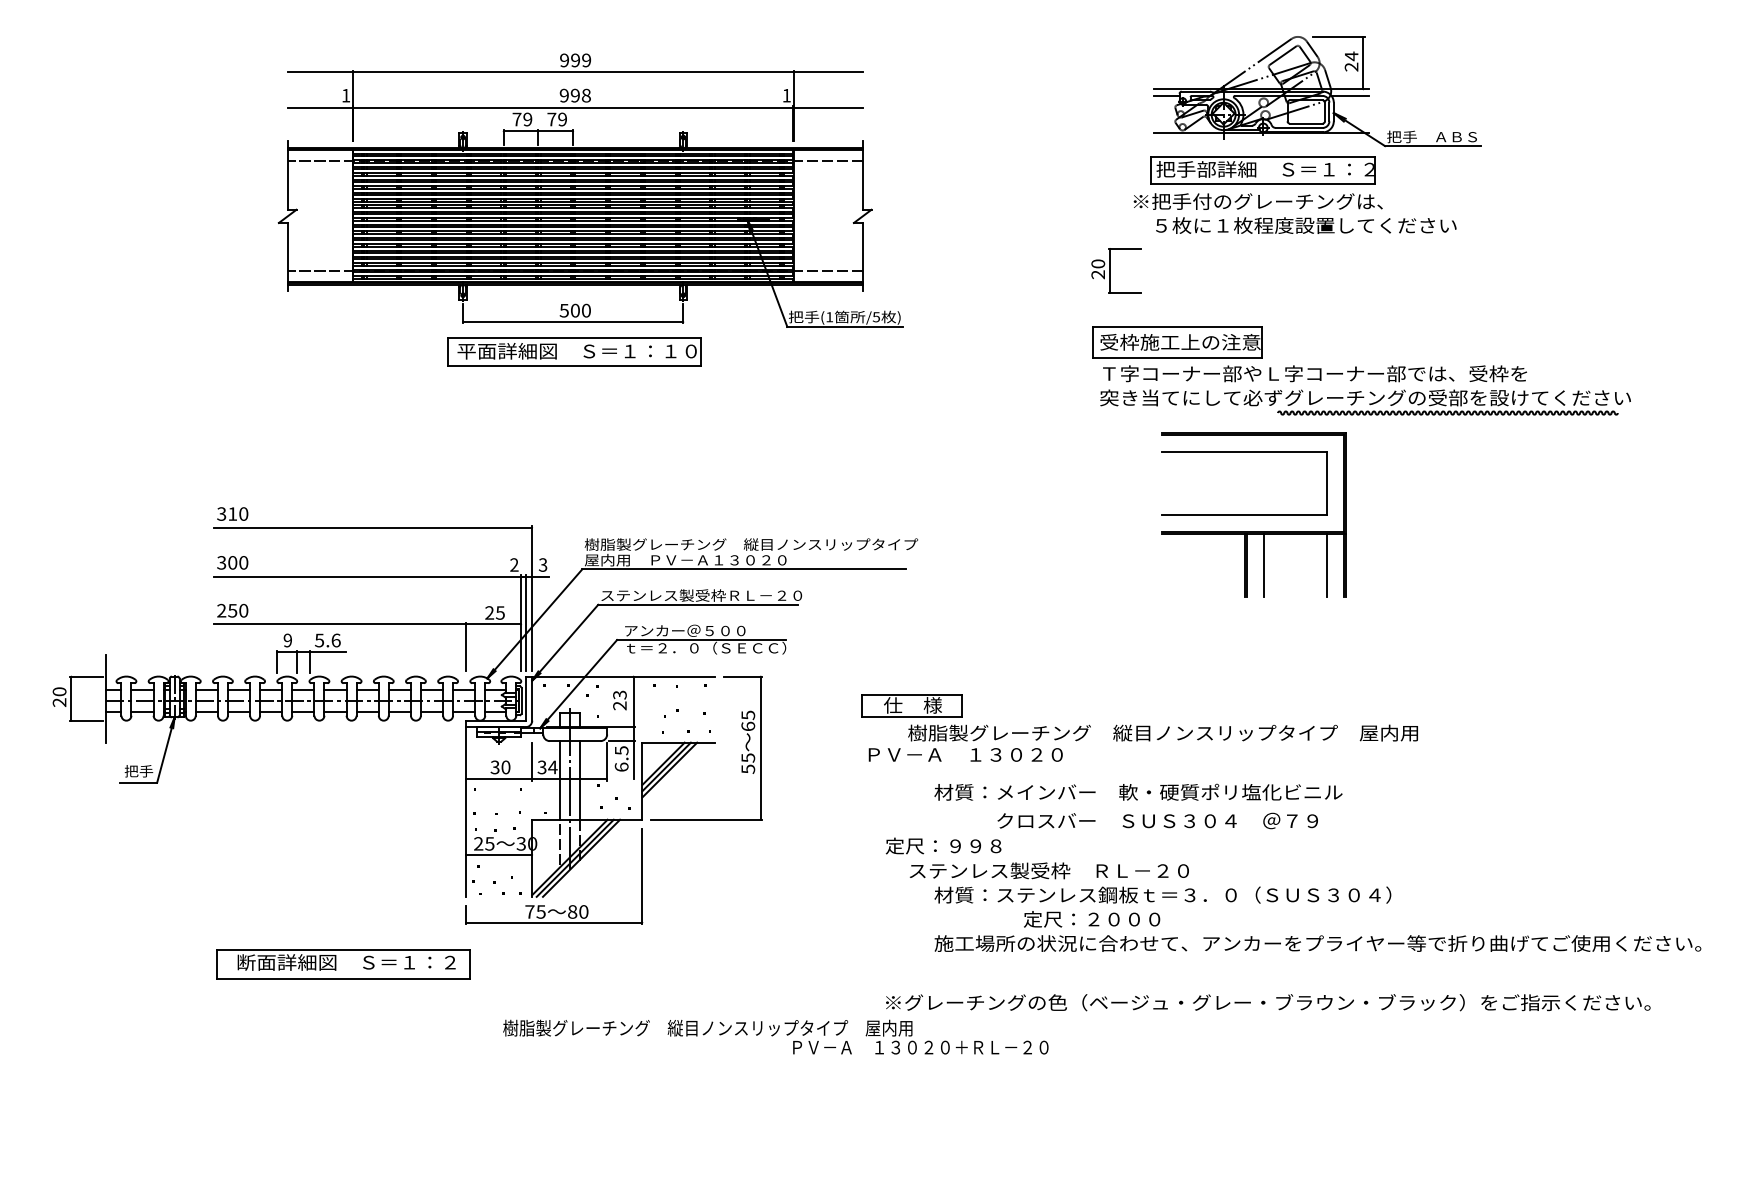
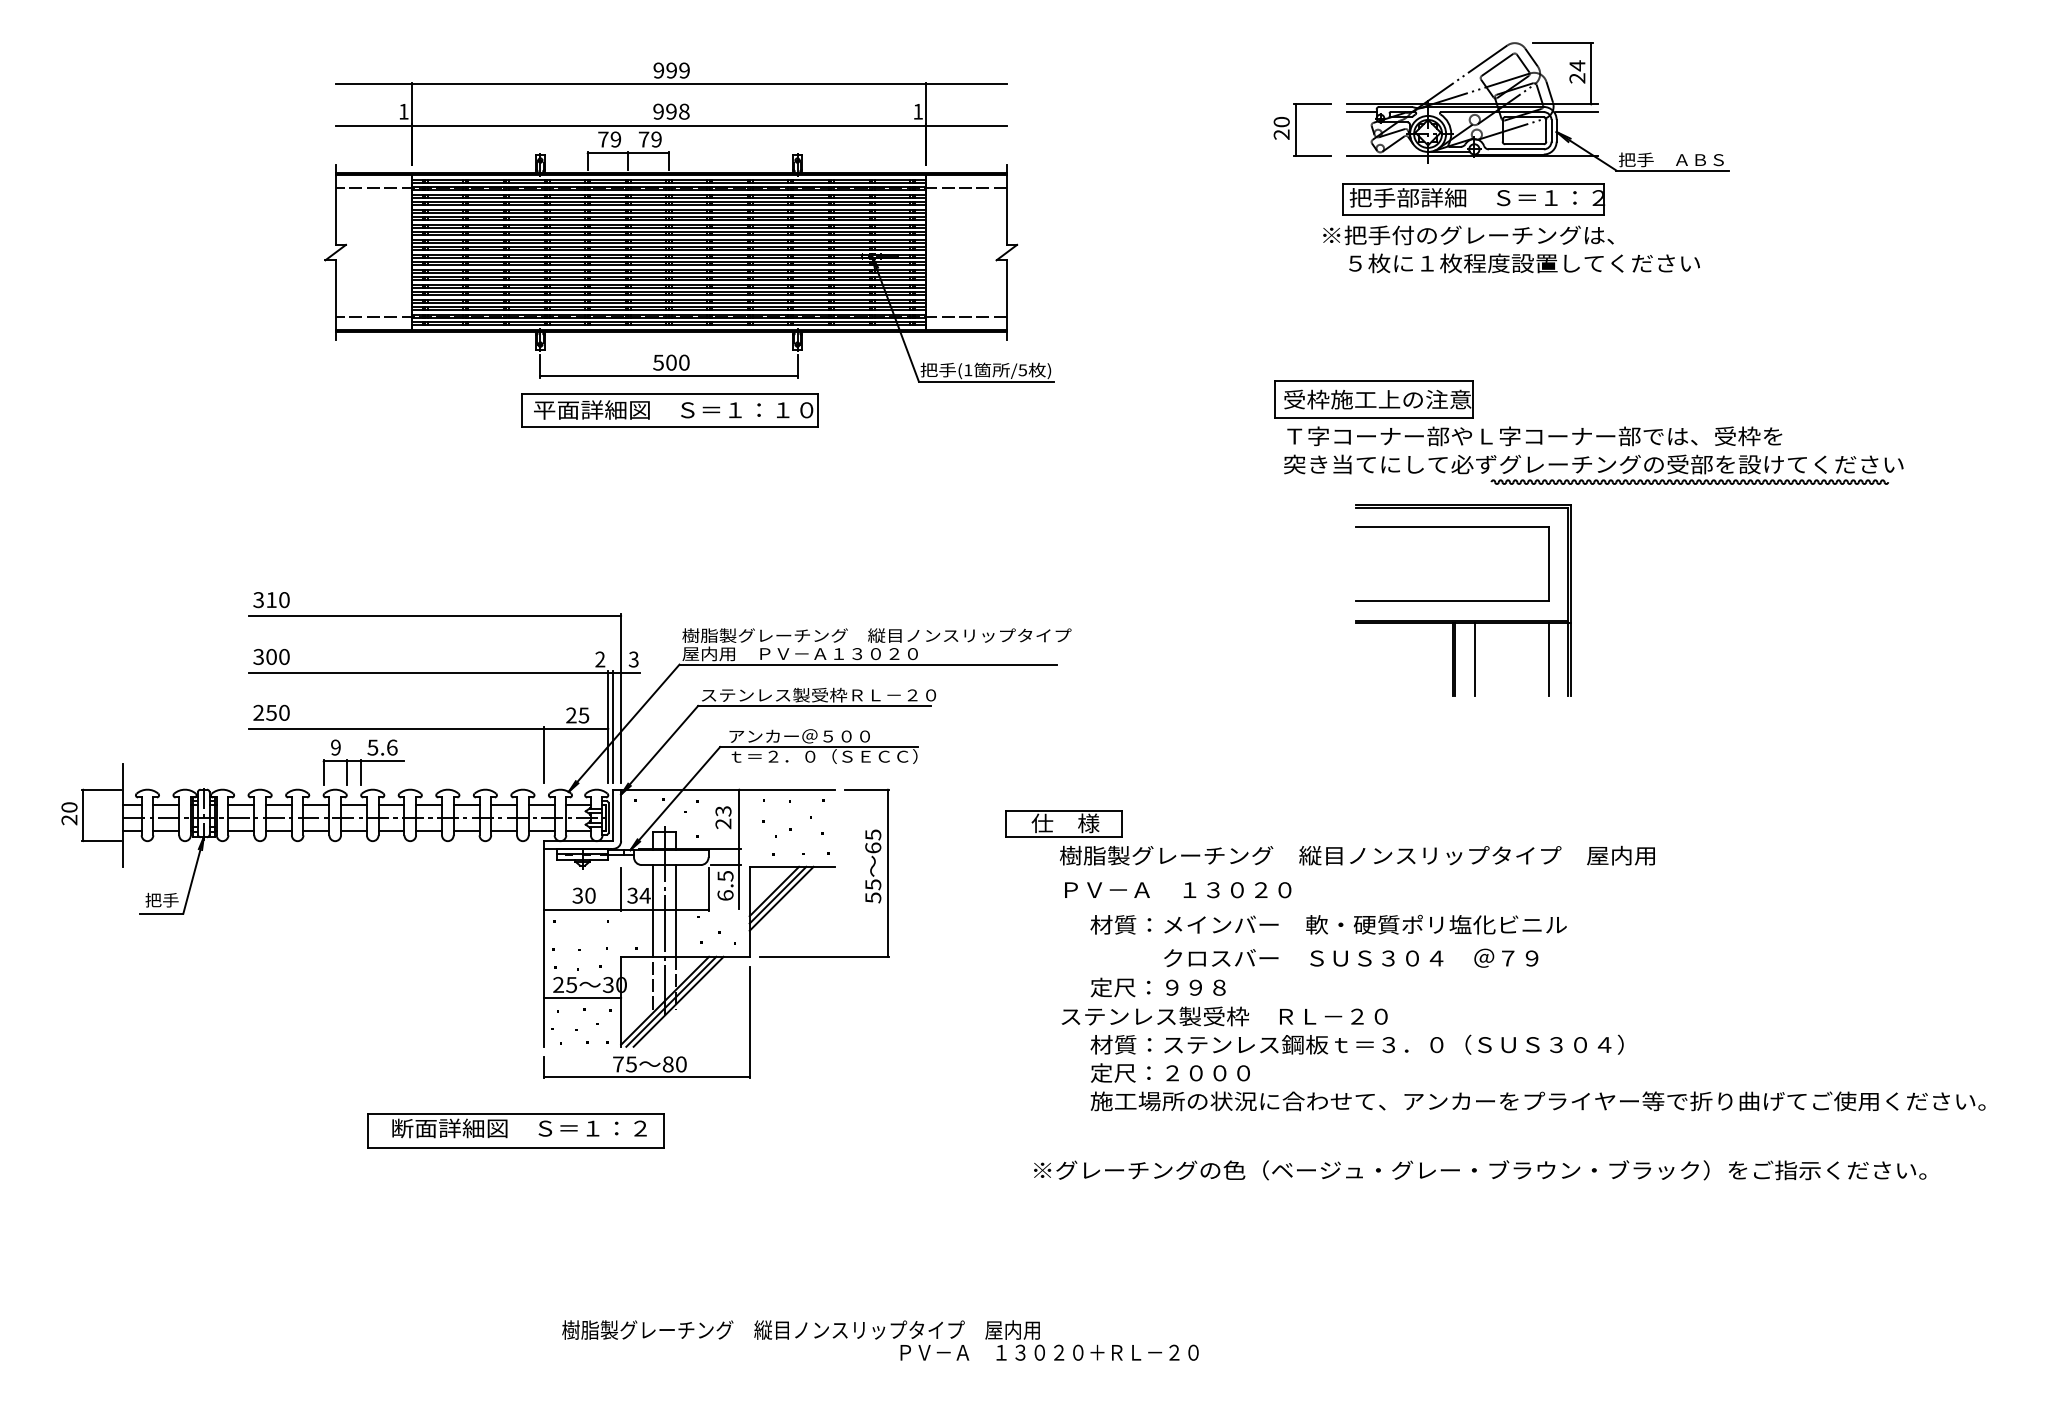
part: (1116, 270) -> (1302, 129), moved
text: (966, 755) -> (1178, 890), moved
text: (942, 846) -> (1157, 987), moved
text: (1092, 918) -> (1170, 1072), moved
part: (343, 964) -> (515, 1130), moved
text: (775, 1037) -> (880, 1340), moved

